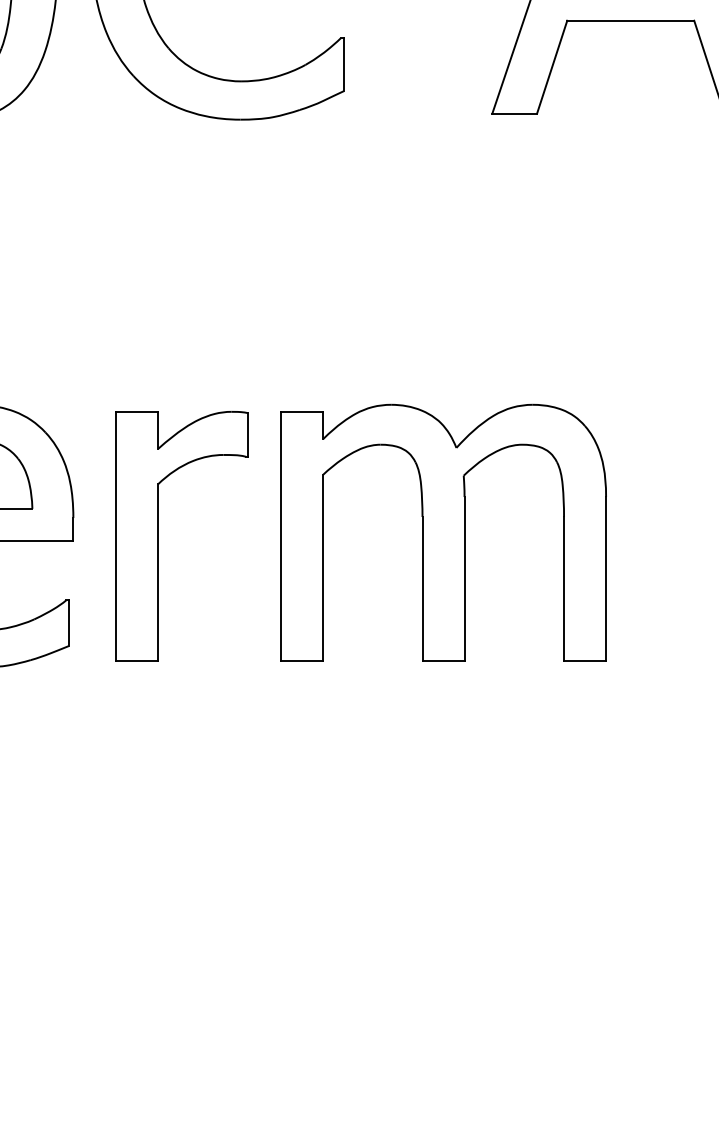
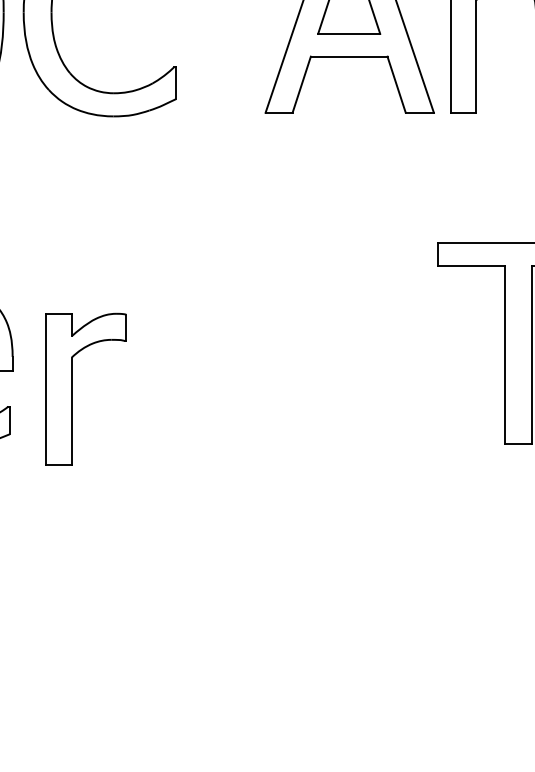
part: (444, 532) -> (236, 365), removed
part: (159, 535) -> (72, 388), moved

